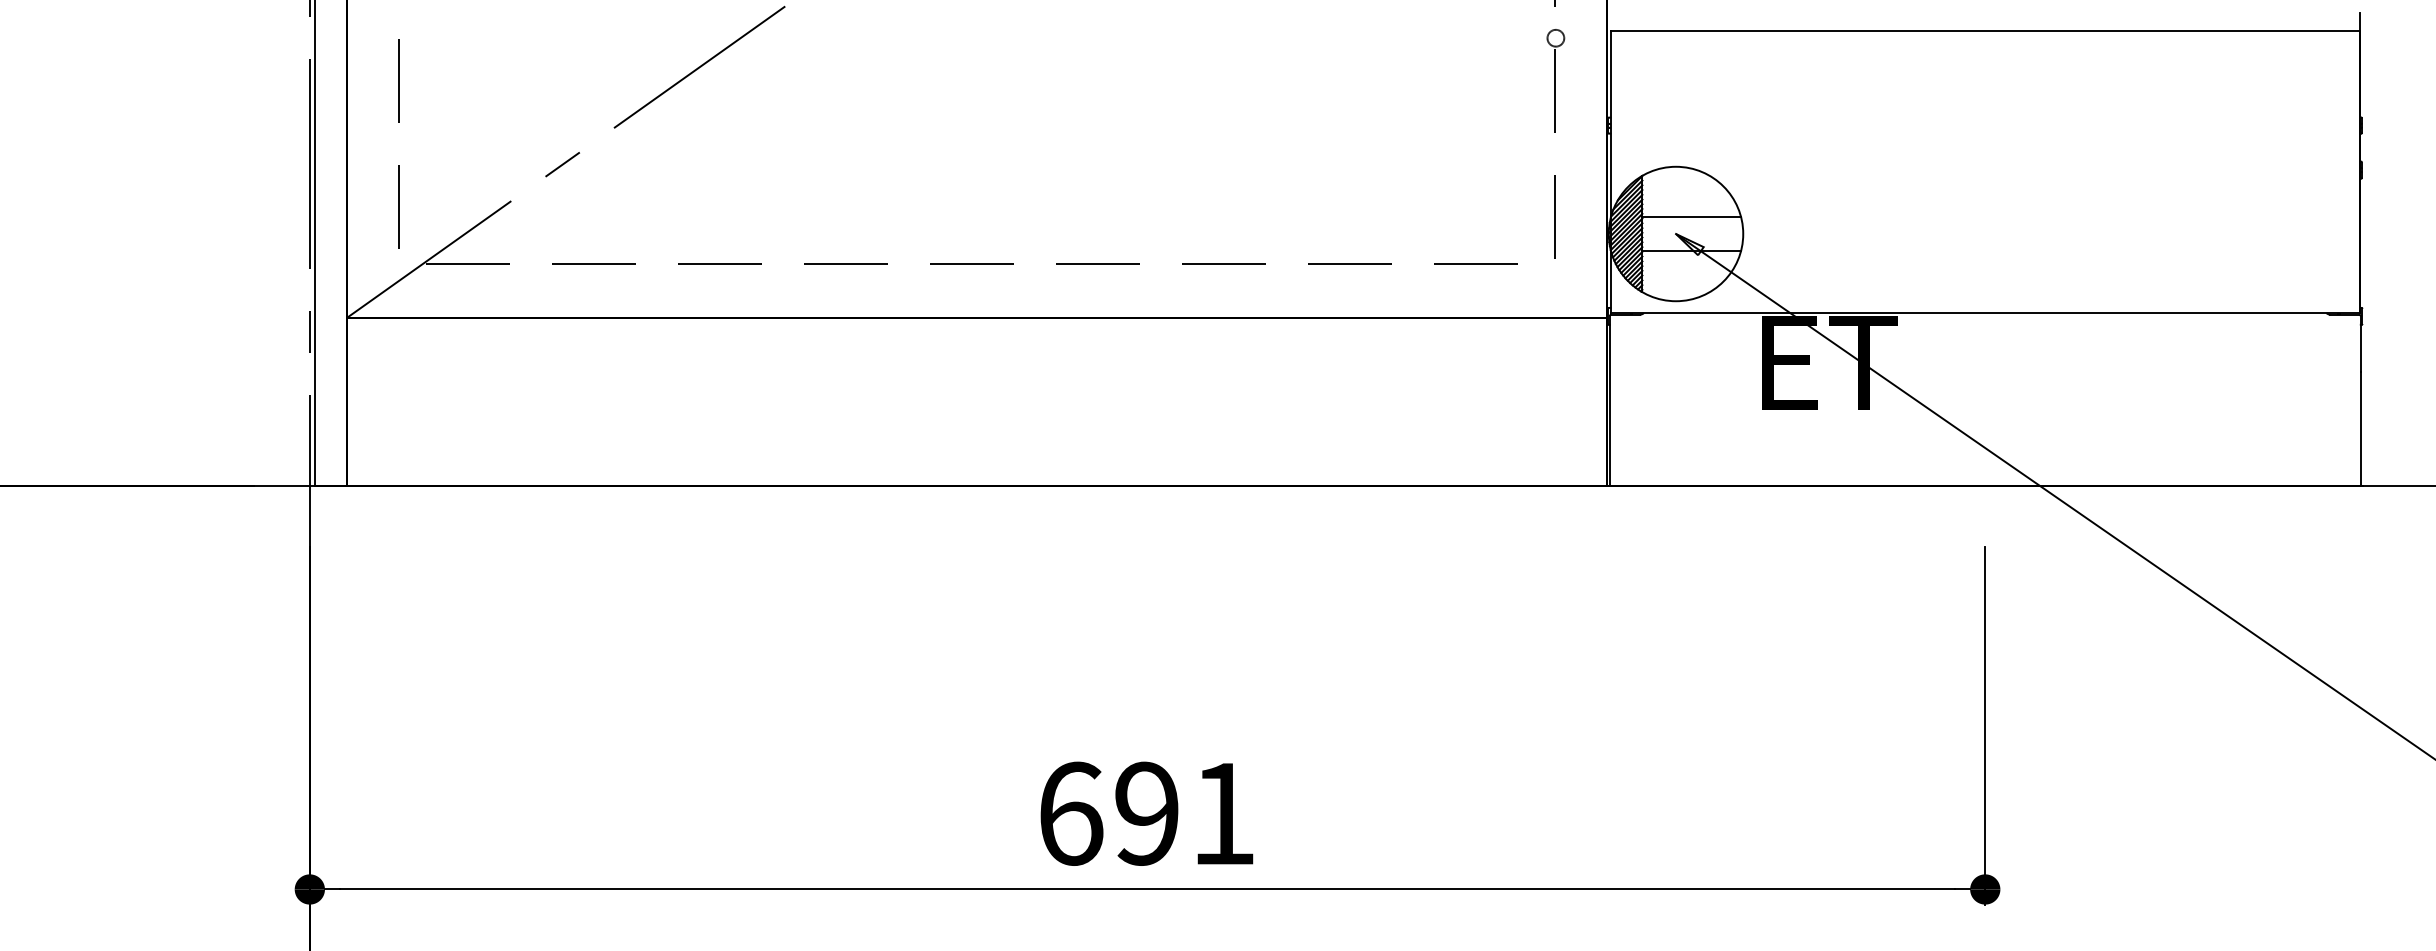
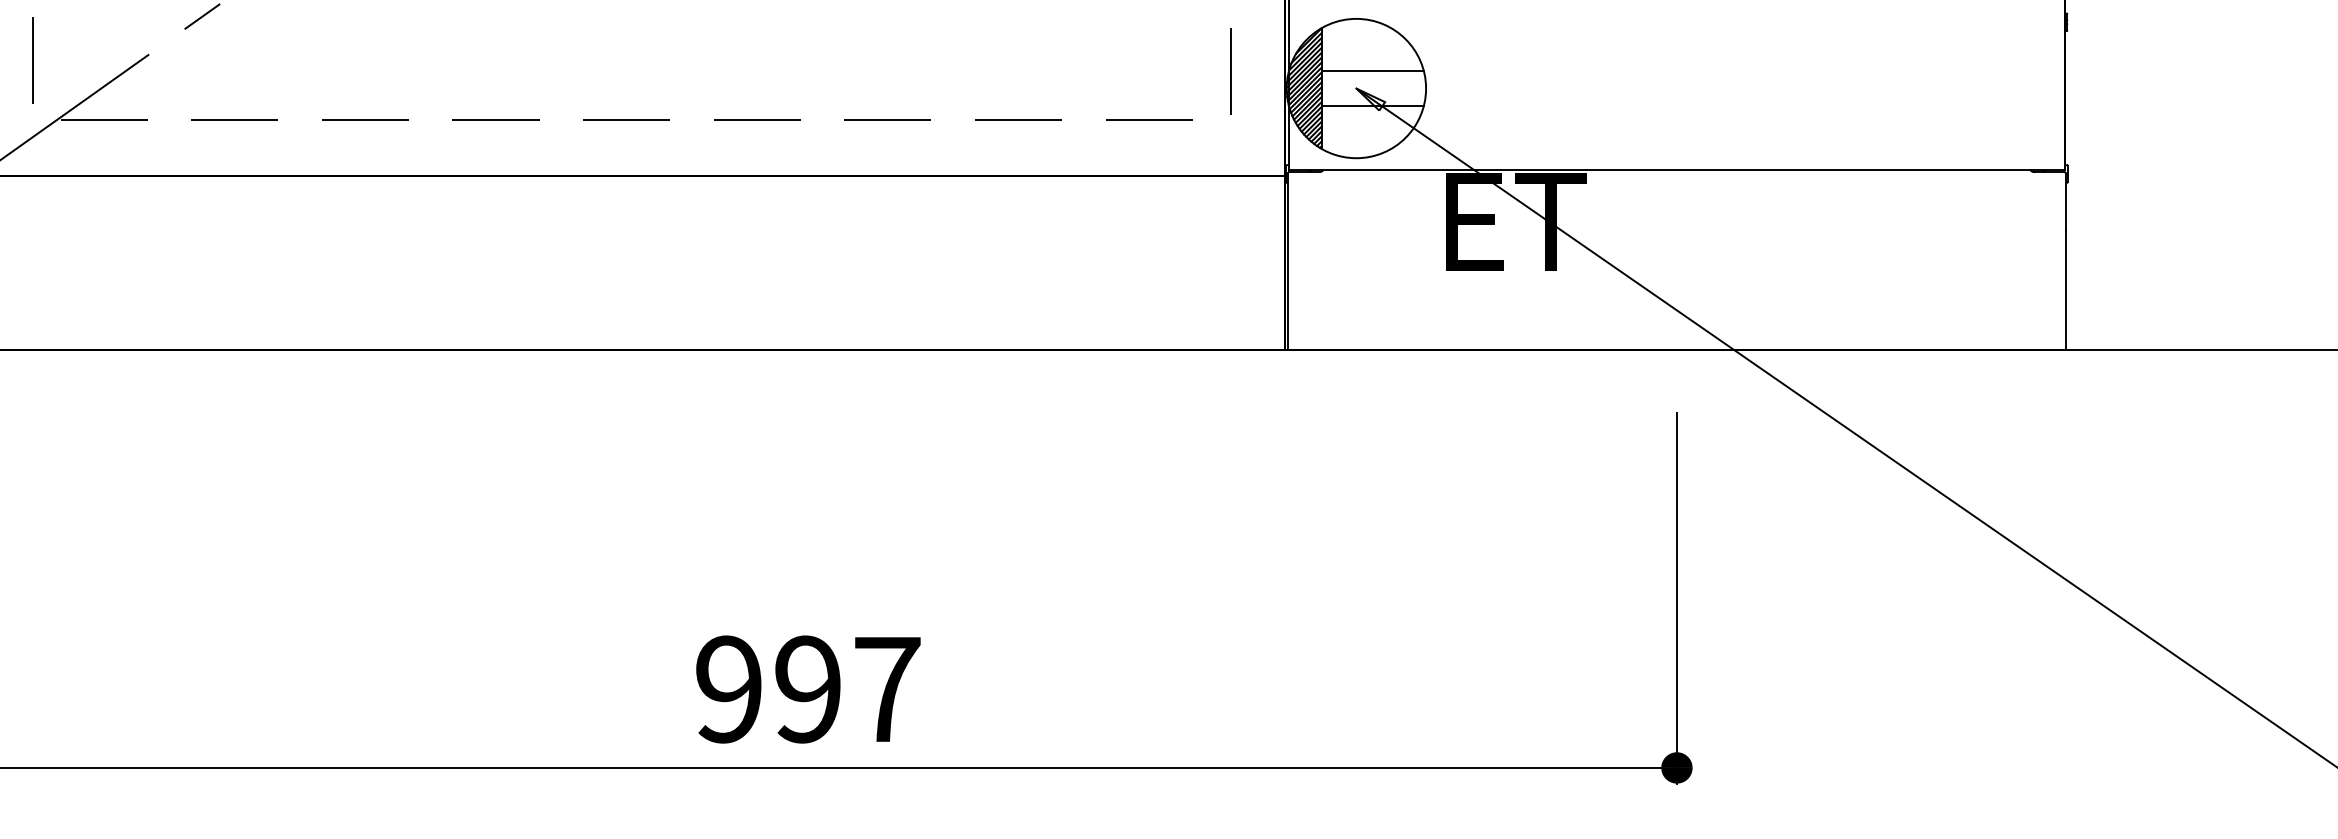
text: (1147, 813) -> (808, 689), 691 -> 997

